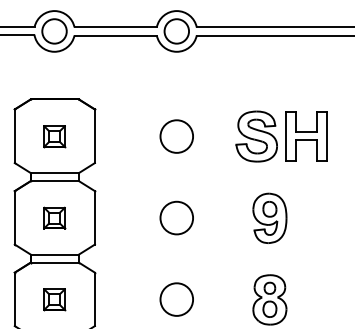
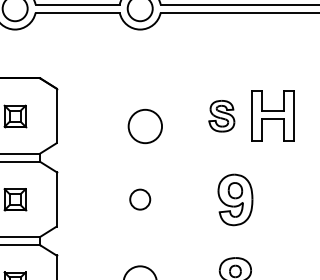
circle: (176, 136) -> (145, 126), moved
part: (256, 136) -> (221, 116), size x0.6
circle: (176, 217) -> (139, 199), size x0.6

